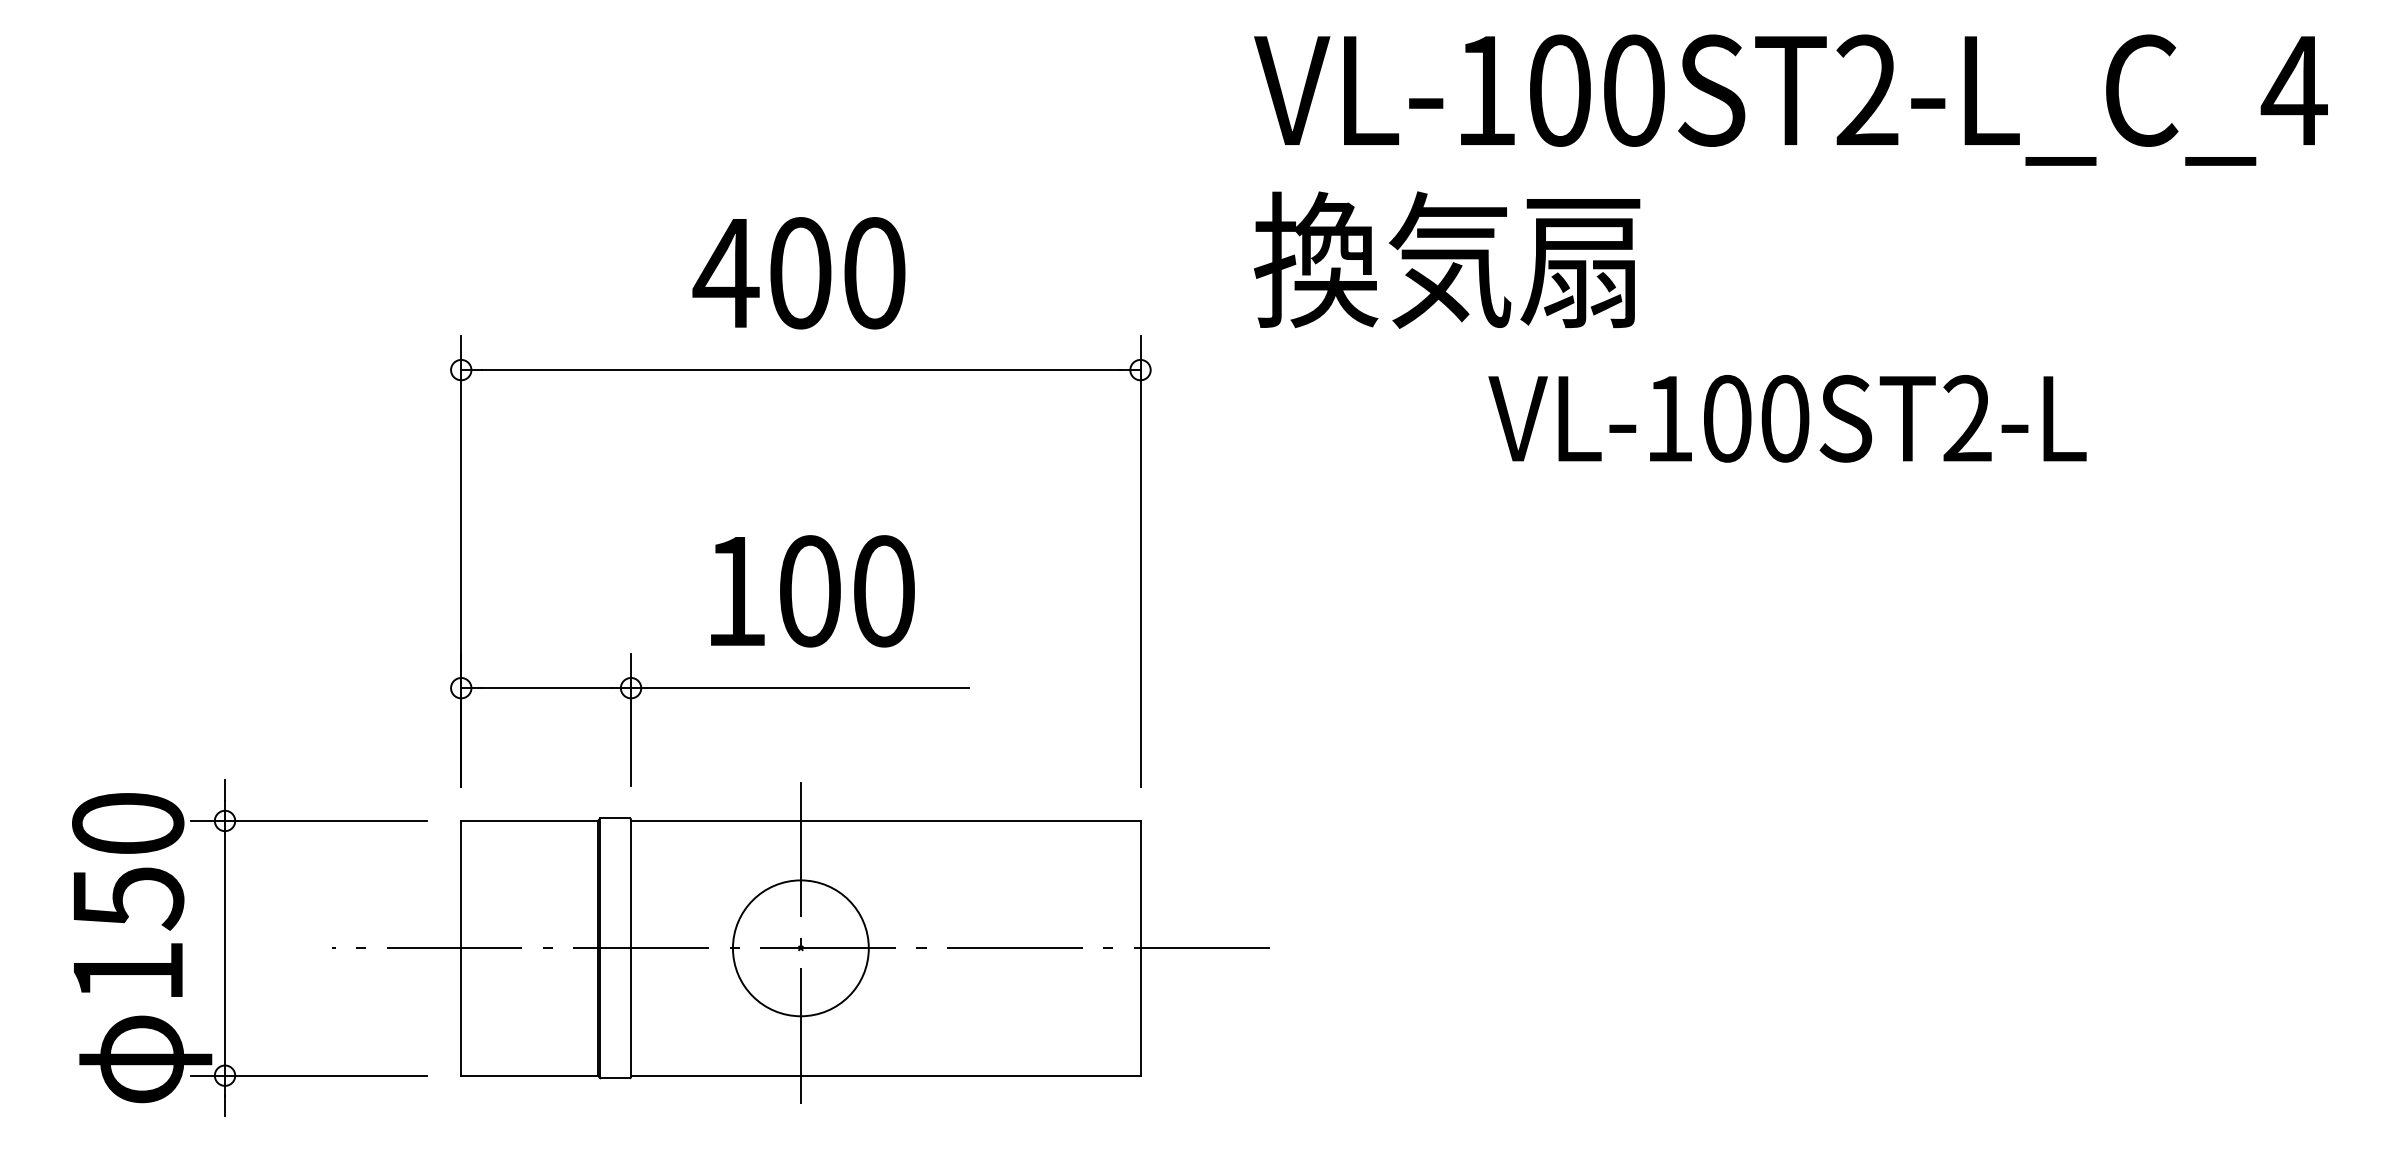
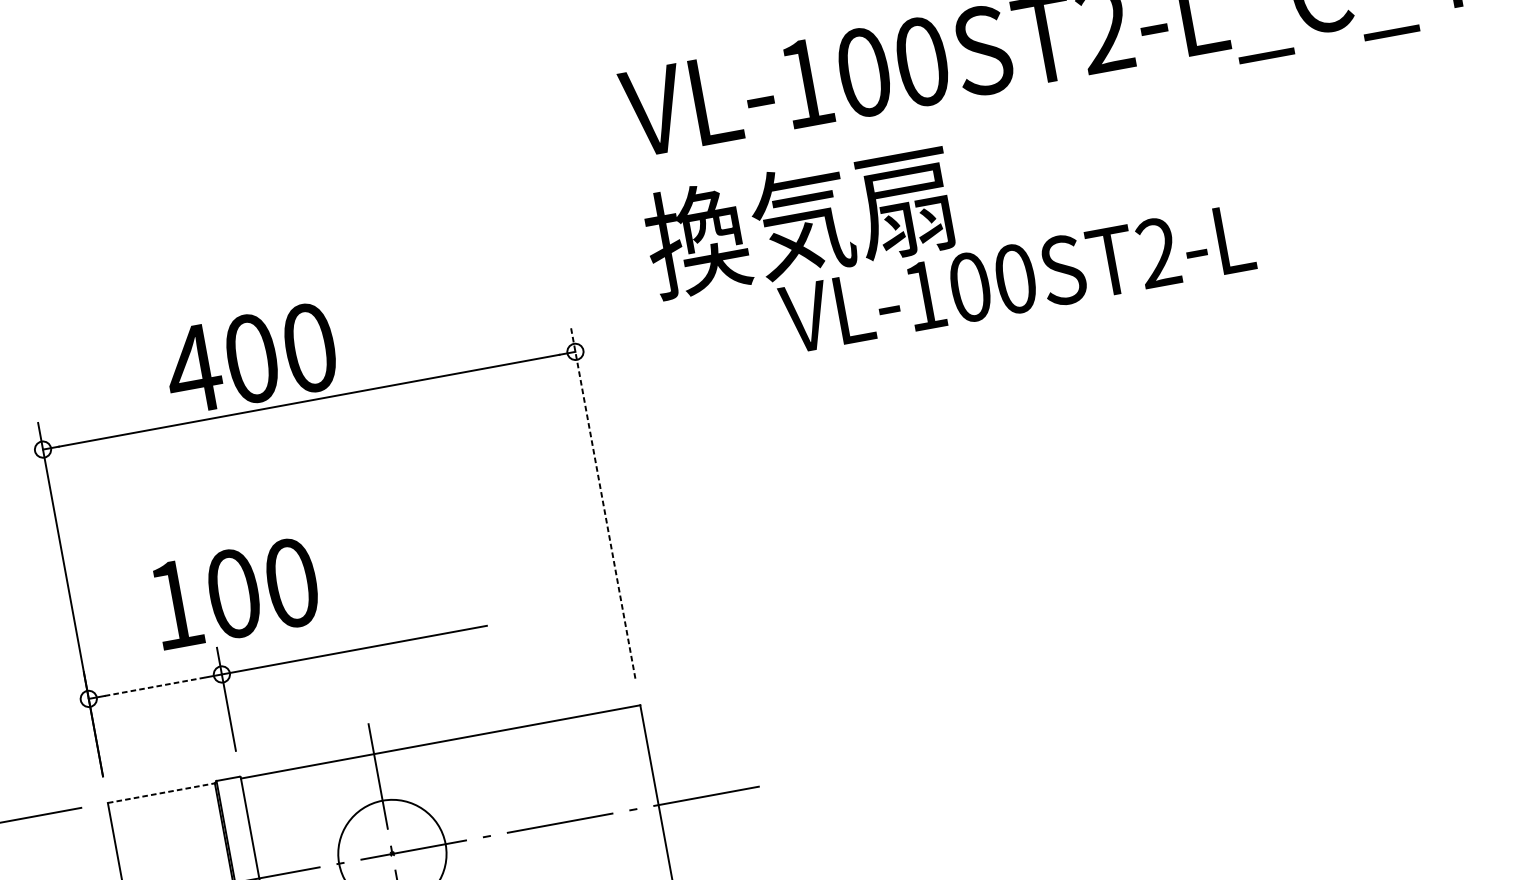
text: (798, 273) -> (250, 359), moved
text: (1787, 418) -> (1017, 278), moved
line: (1140, 561) -> (602, 501), solid -> dashed
text: (812, 591) -> (235, 593), moved
line: (546, 688) -> (155, 686), solid -> dashed
line: (530, 820) -> (162, 792), solid -> dashed

